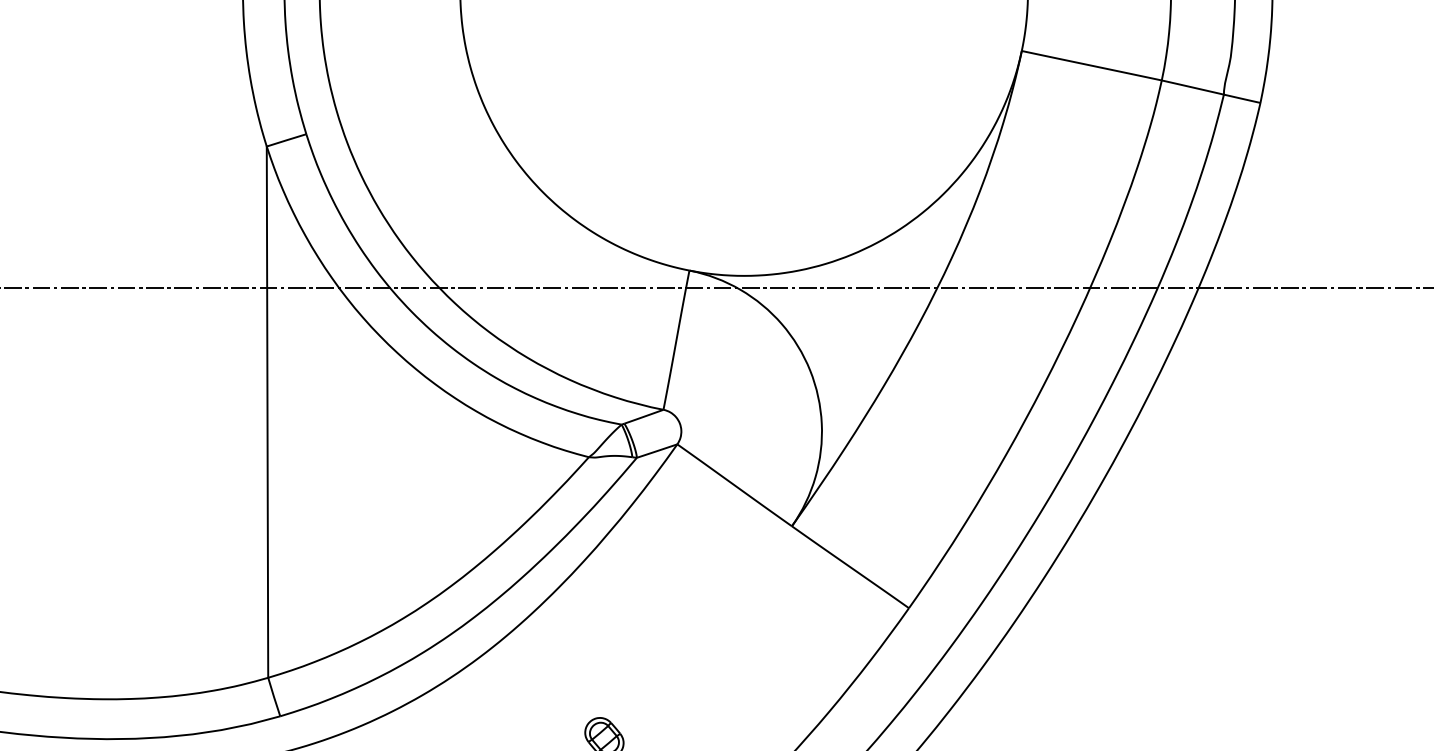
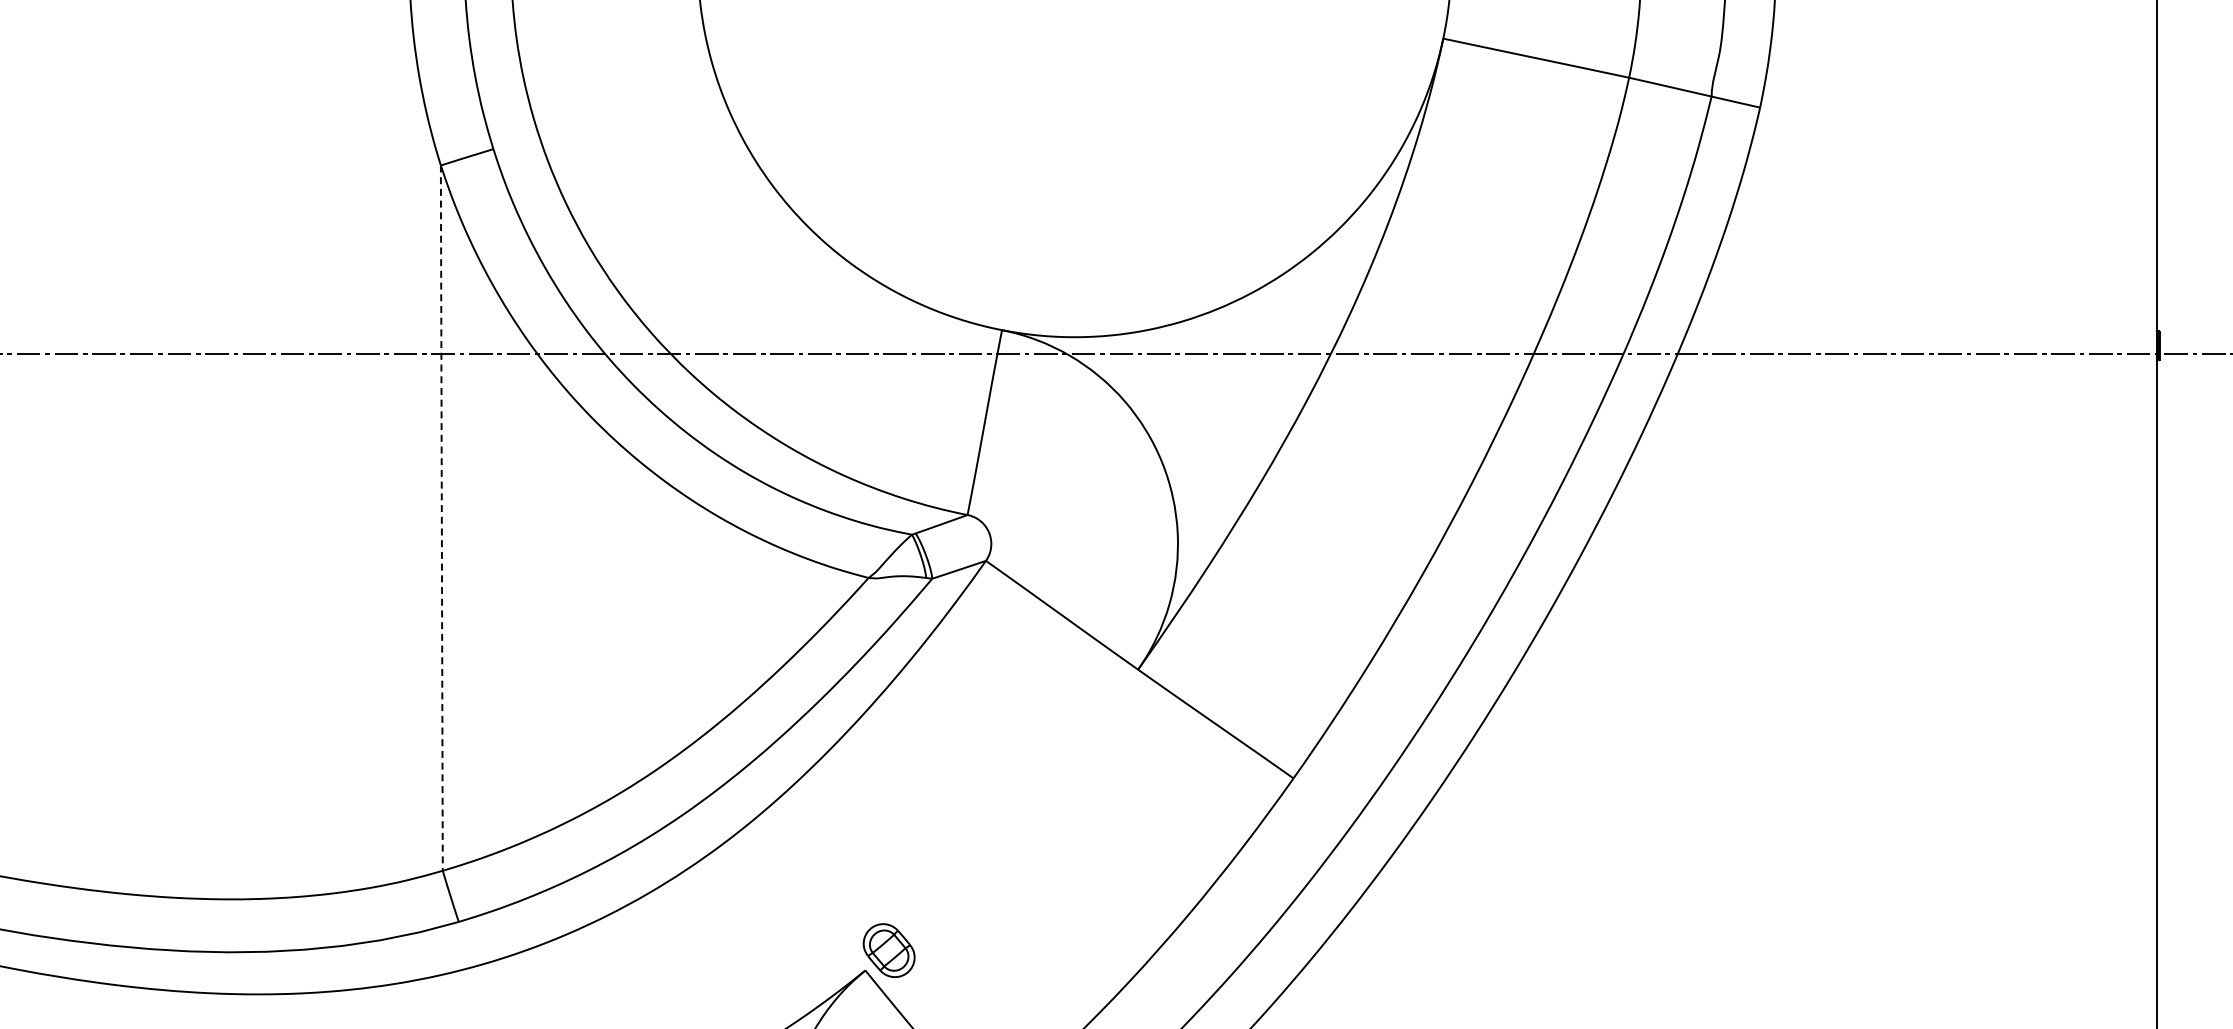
line: (267, 412) -> (441, 518), solid -> dashed

